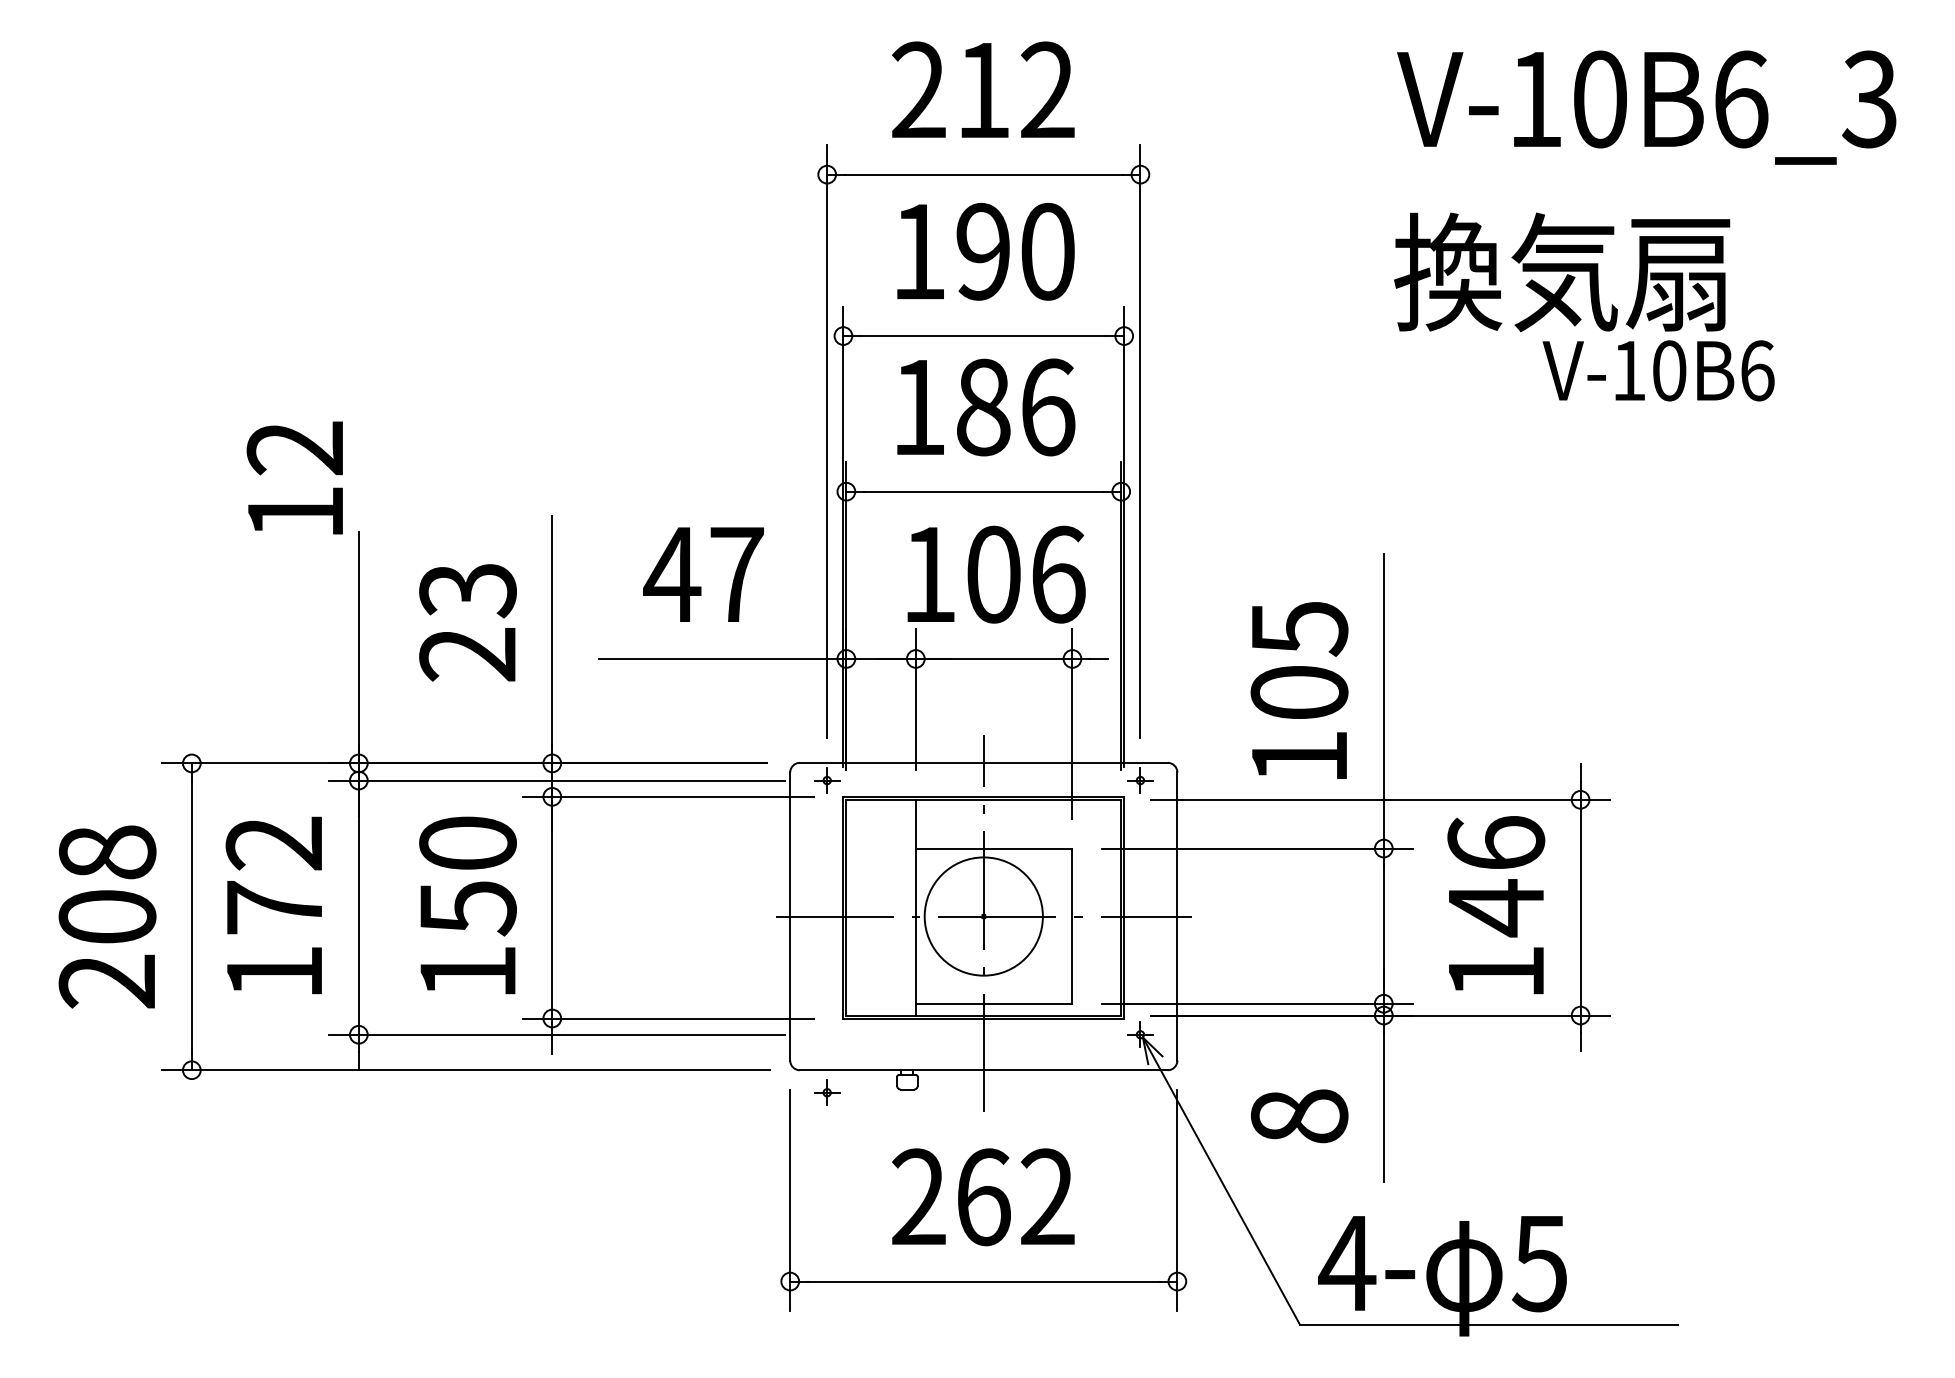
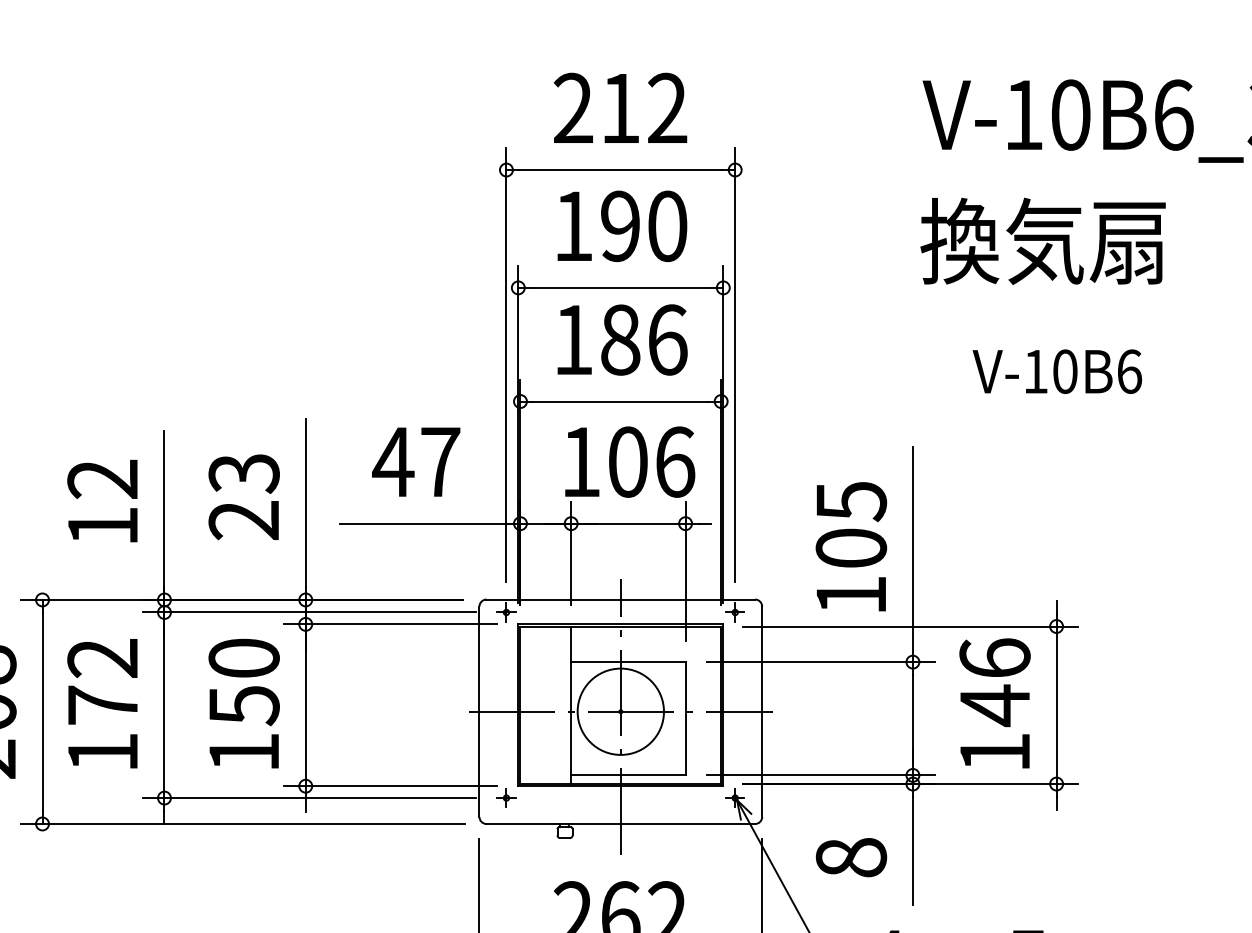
text: (1658, 370) -> (1057, 371), moved
text: (294, 477) -> (102, 500), moved
part: (827, 1092) -> (506, 797), moved

